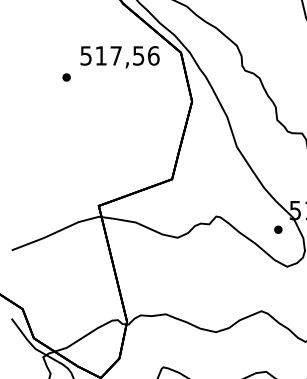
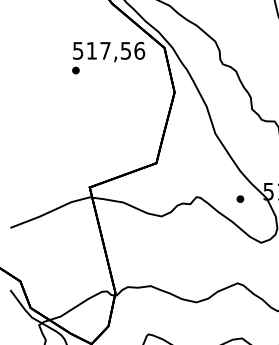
part: (66, 77) -> (75, 70), moved
part: (278, 229) -> (240, 198), moved

